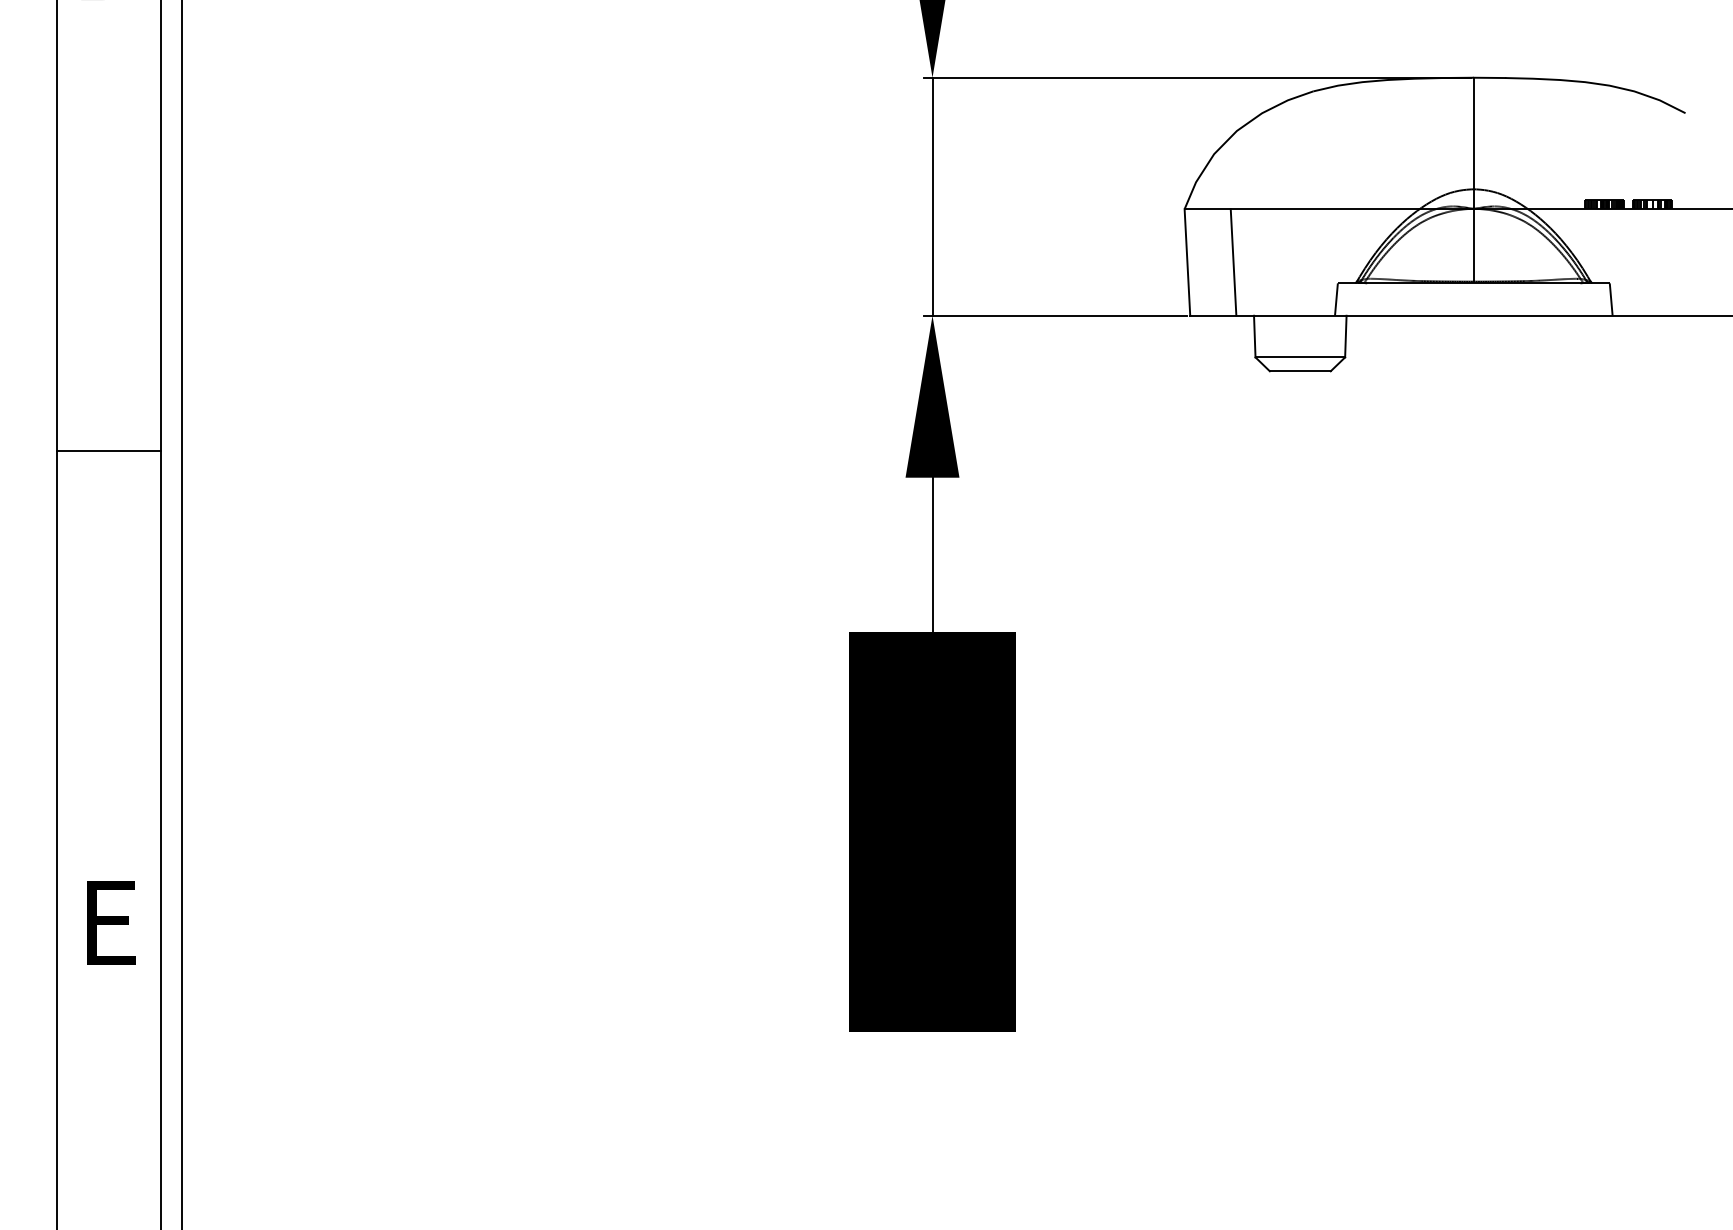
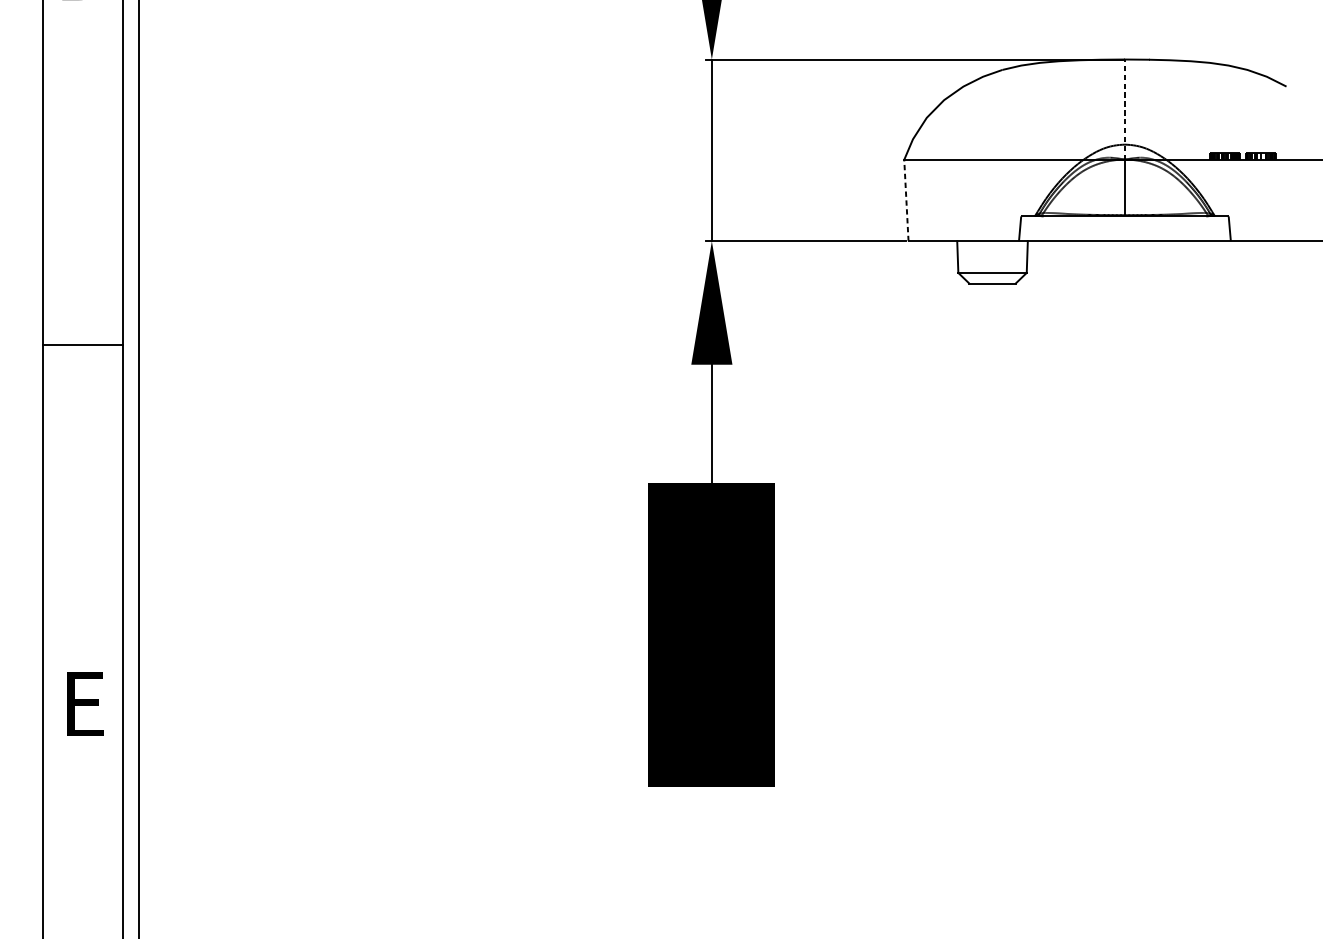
line: (1473, 143) -> (1124, 109), solid -> dashed
line: (1187, 262) -> (906, 200), solid -> dashed
line: (1233, 262) -> (941, 200), removed

